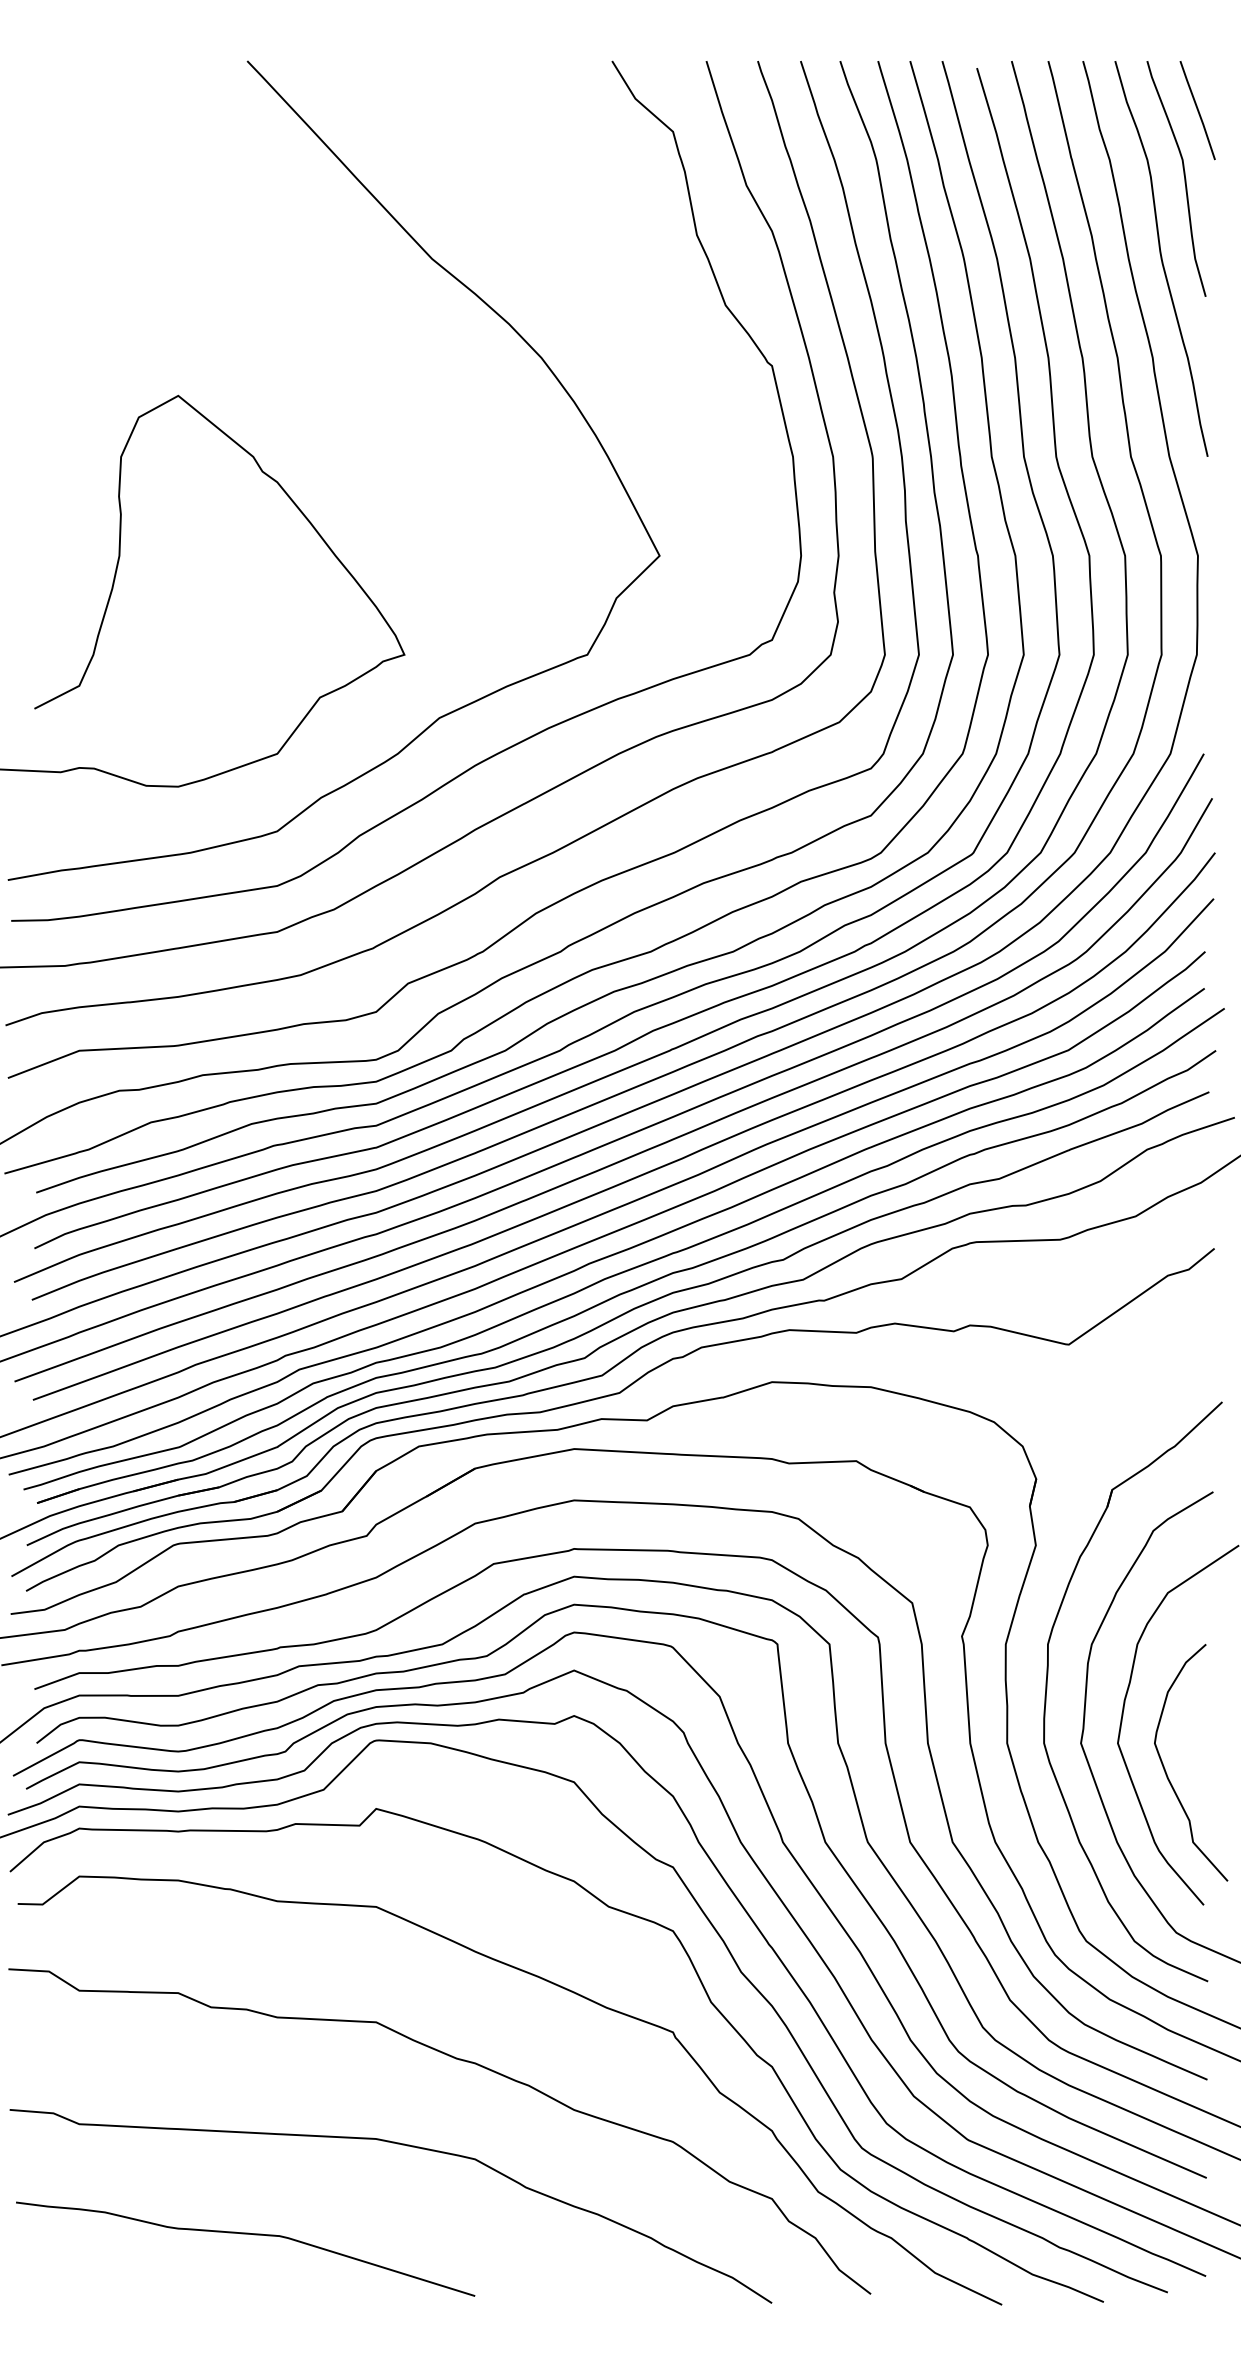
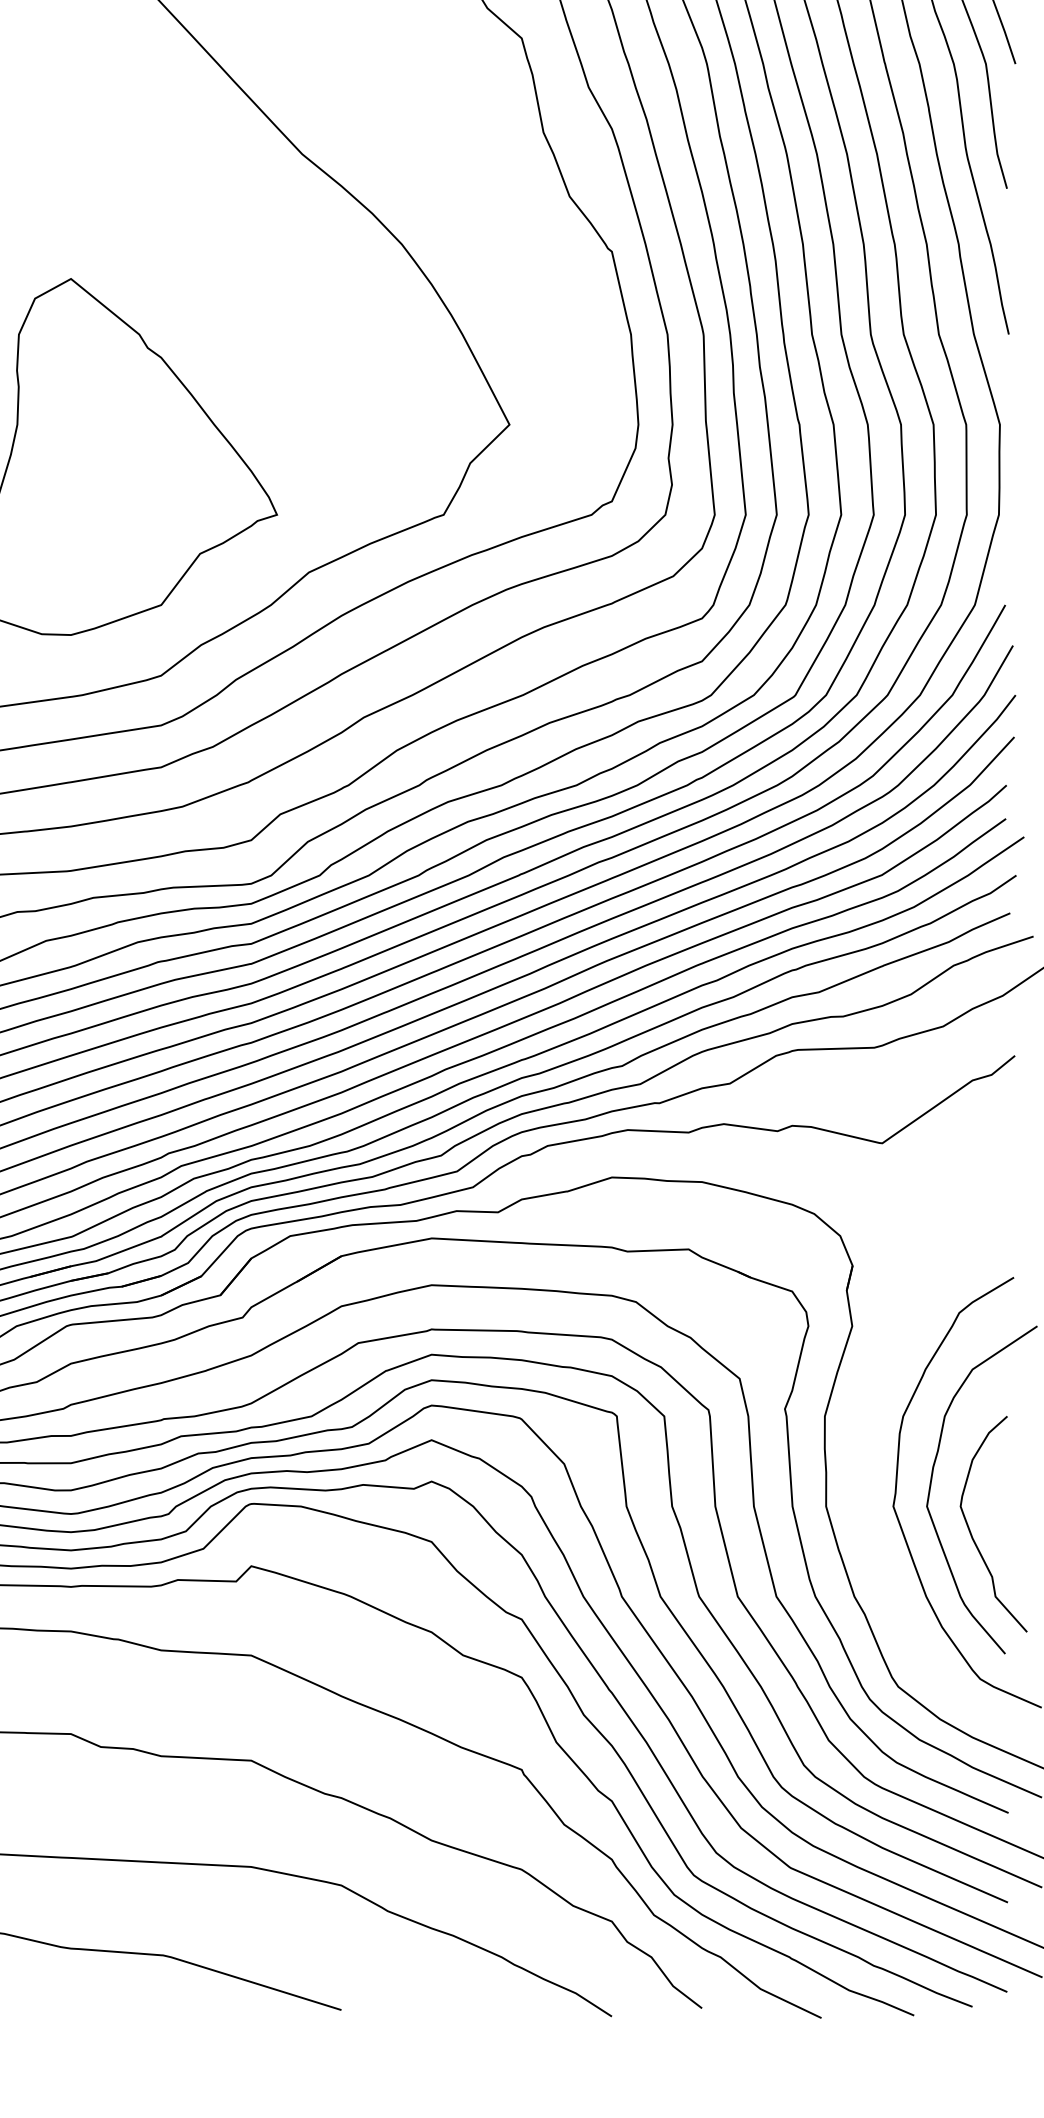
part: (1047, 1689) -> (862, 1457), removed

